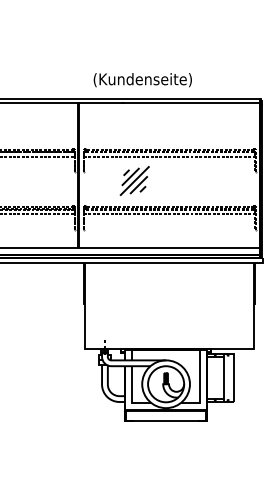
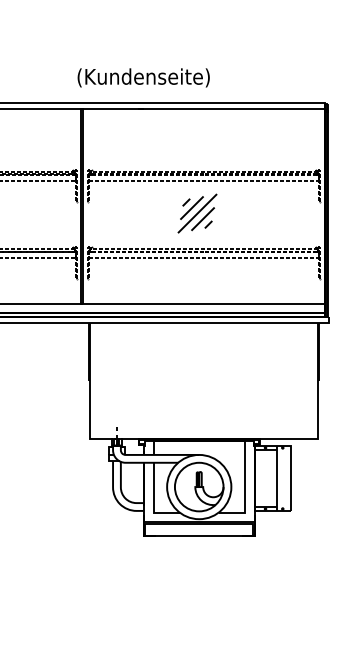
text: (142, 80) -> (143, 78), moved
part: (134, 181) -> (197, 214), moved

